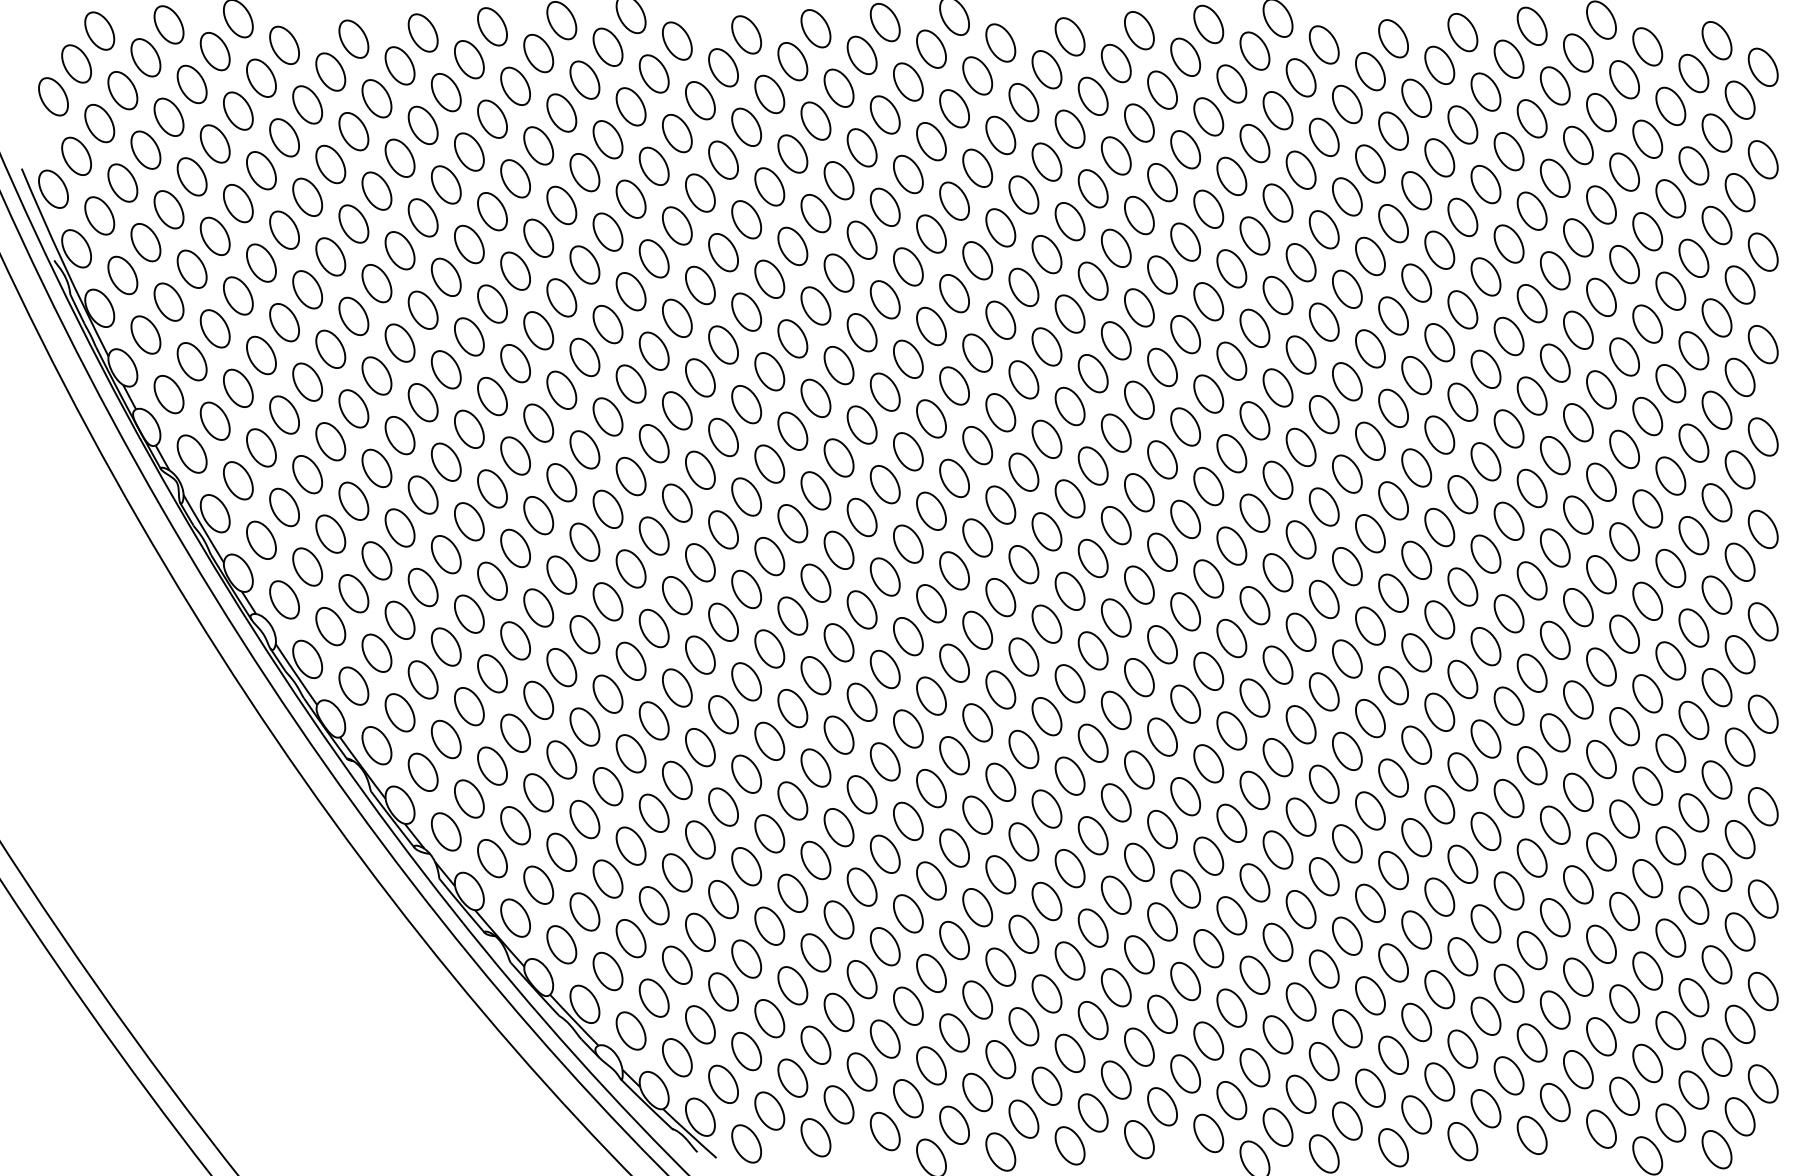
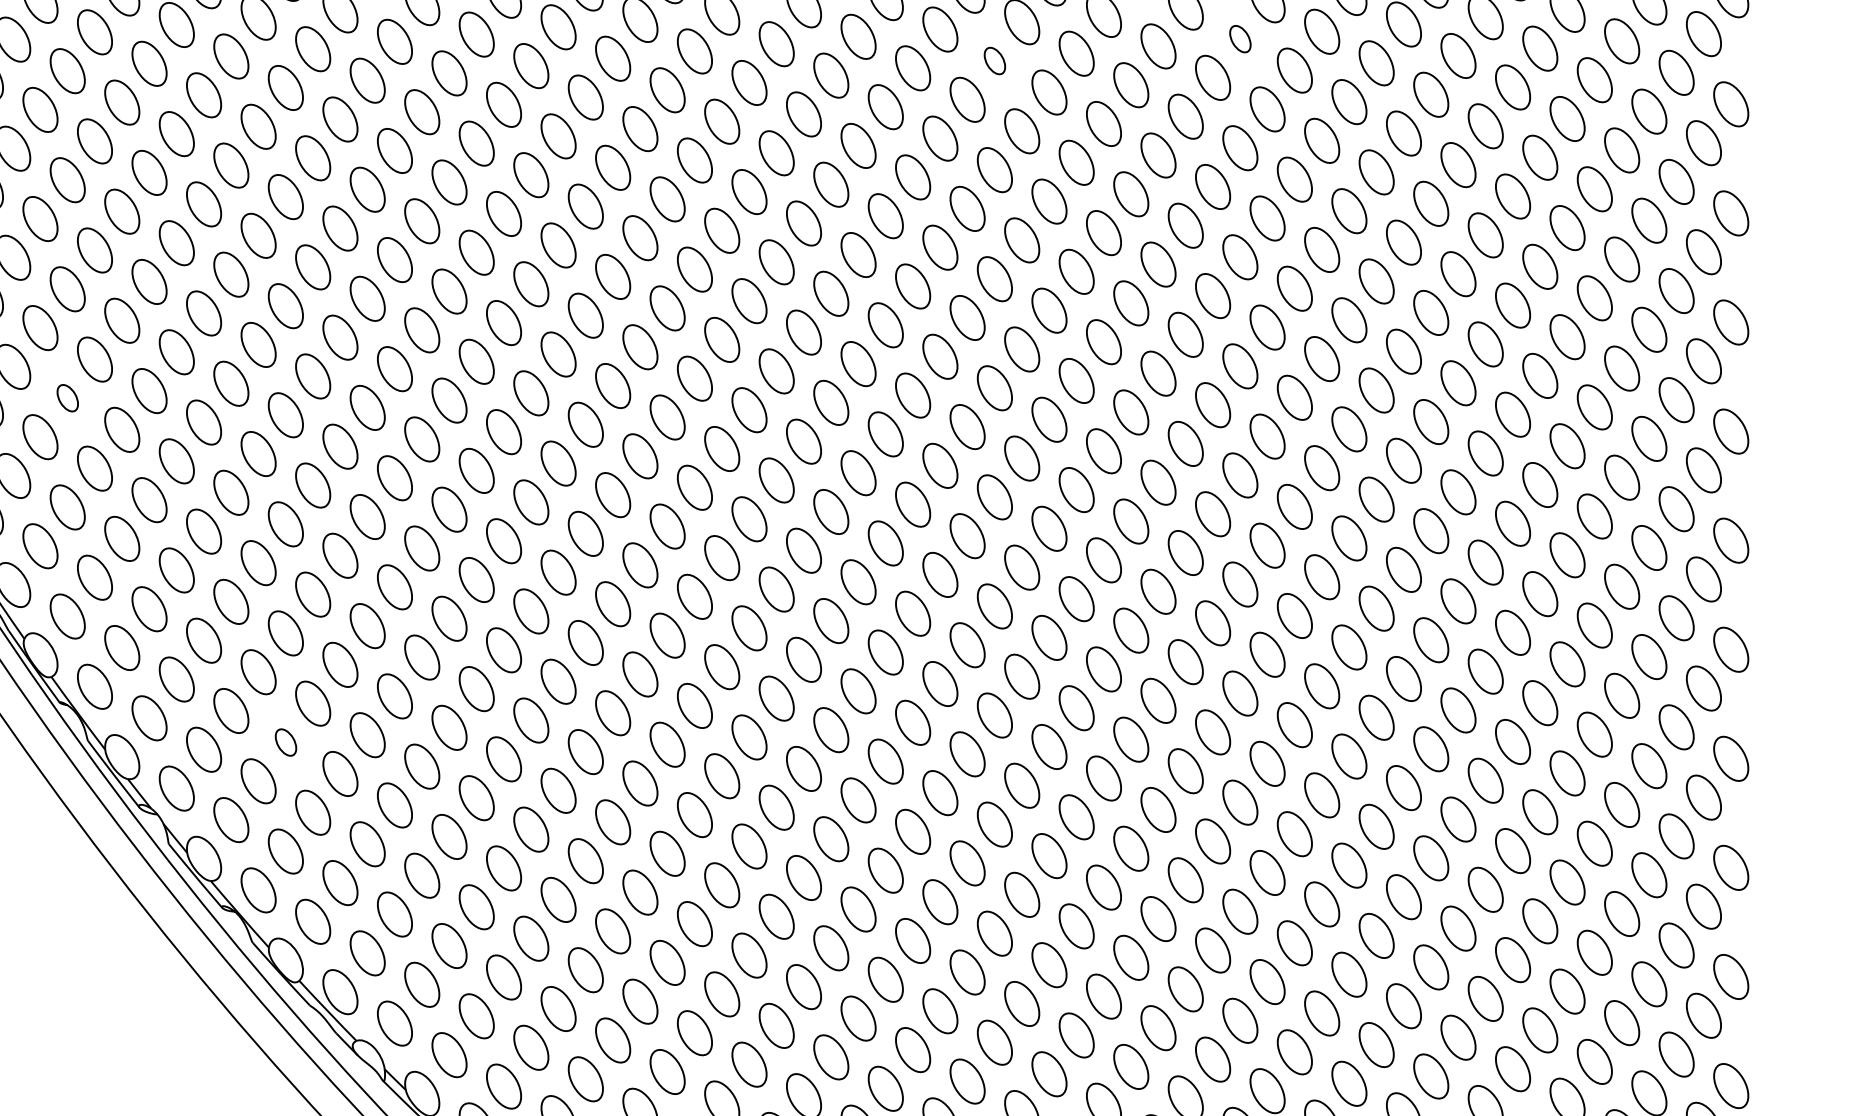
part: (1347, 196) -> (1240, 38), size x0.6
part: (1139, 215) -> (994, 61), size x0.6
part: (353, 500) -> (67, 397), size x0.6
part: (538, 792) -> (285, 742), size x0.6

